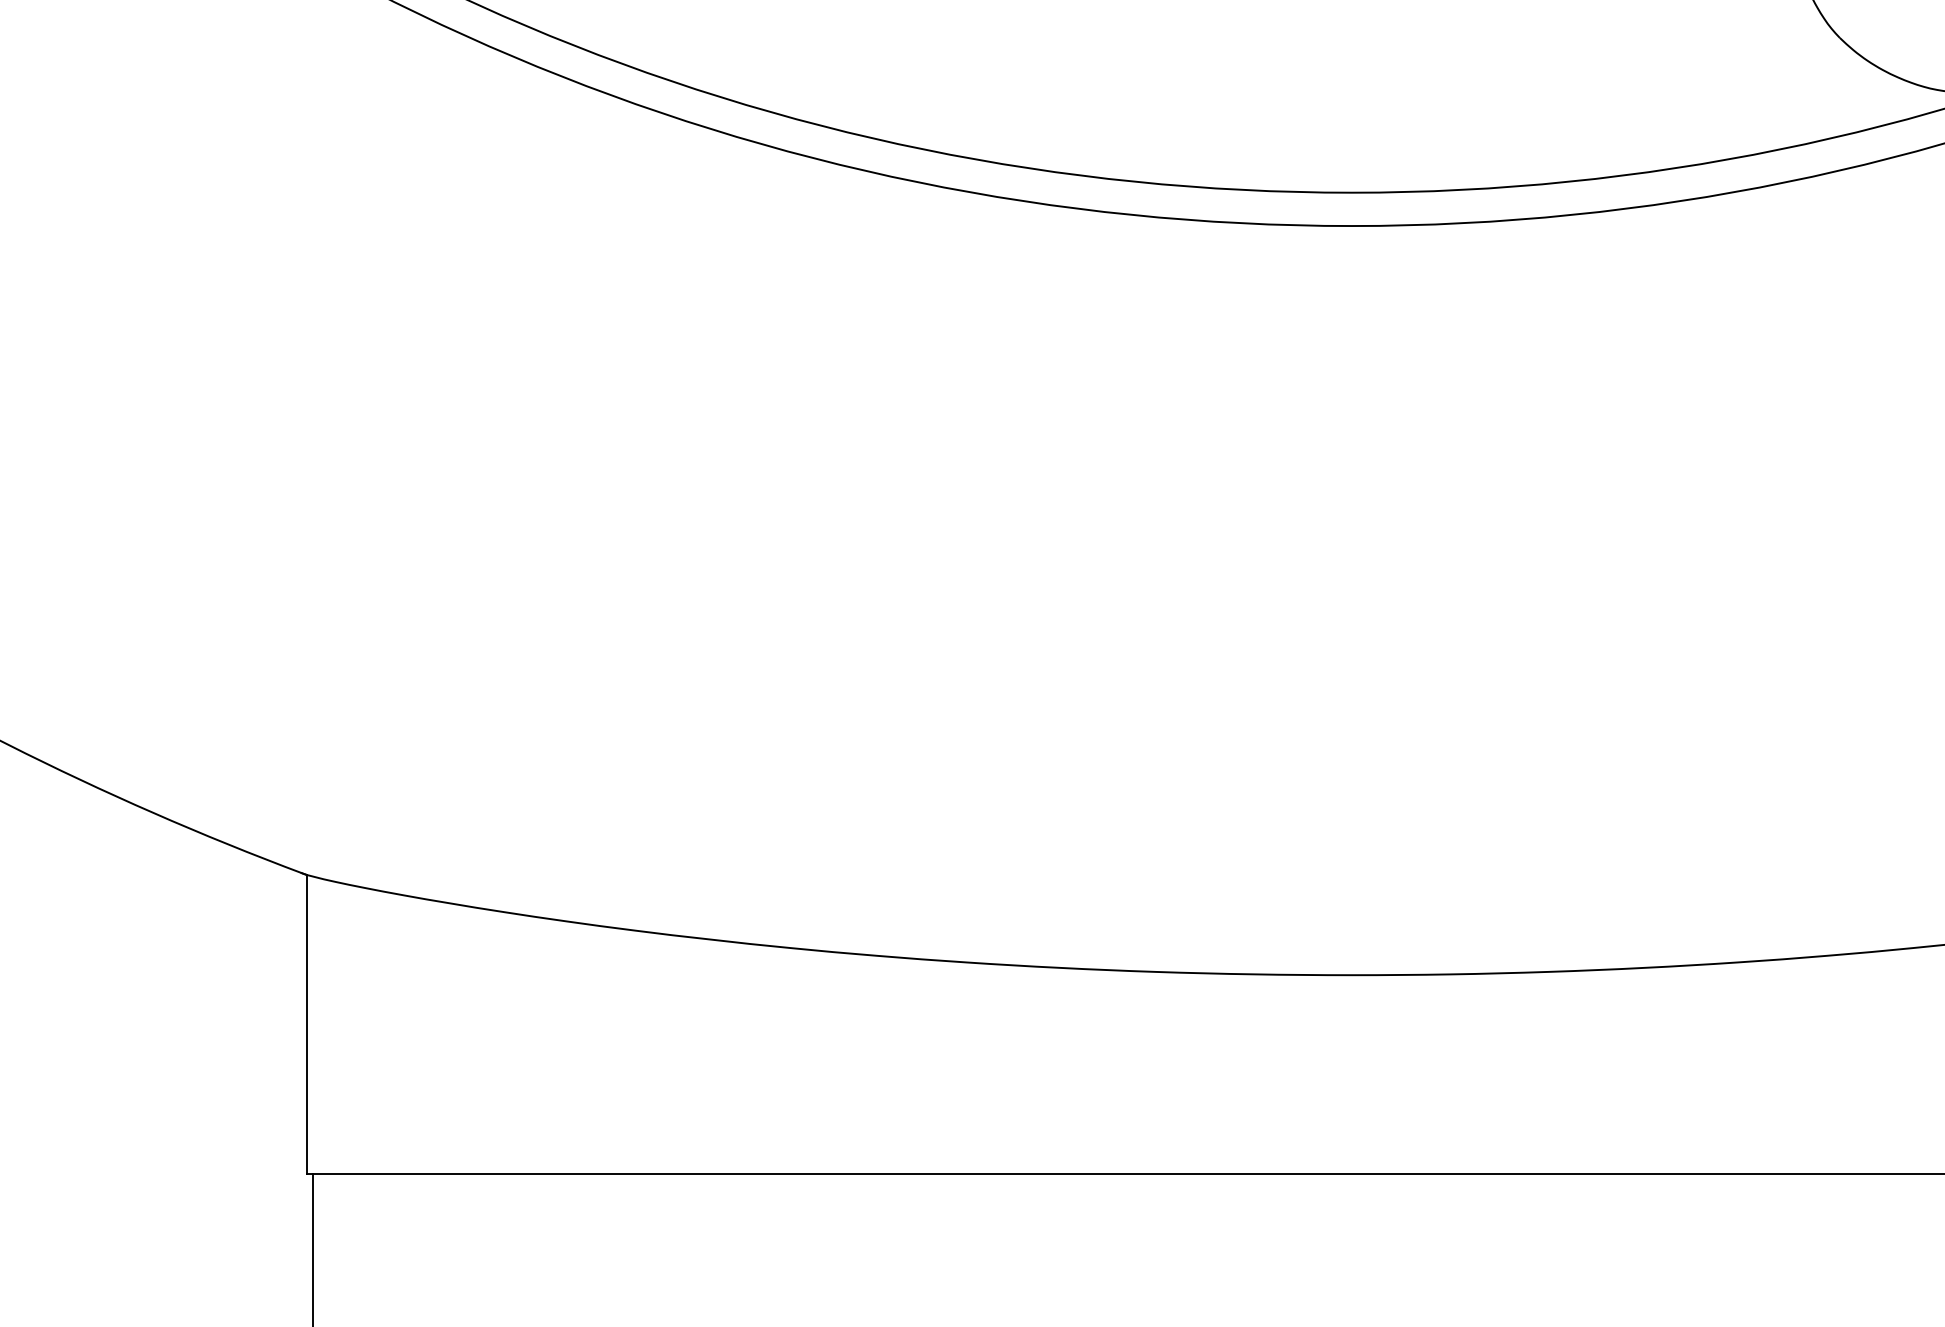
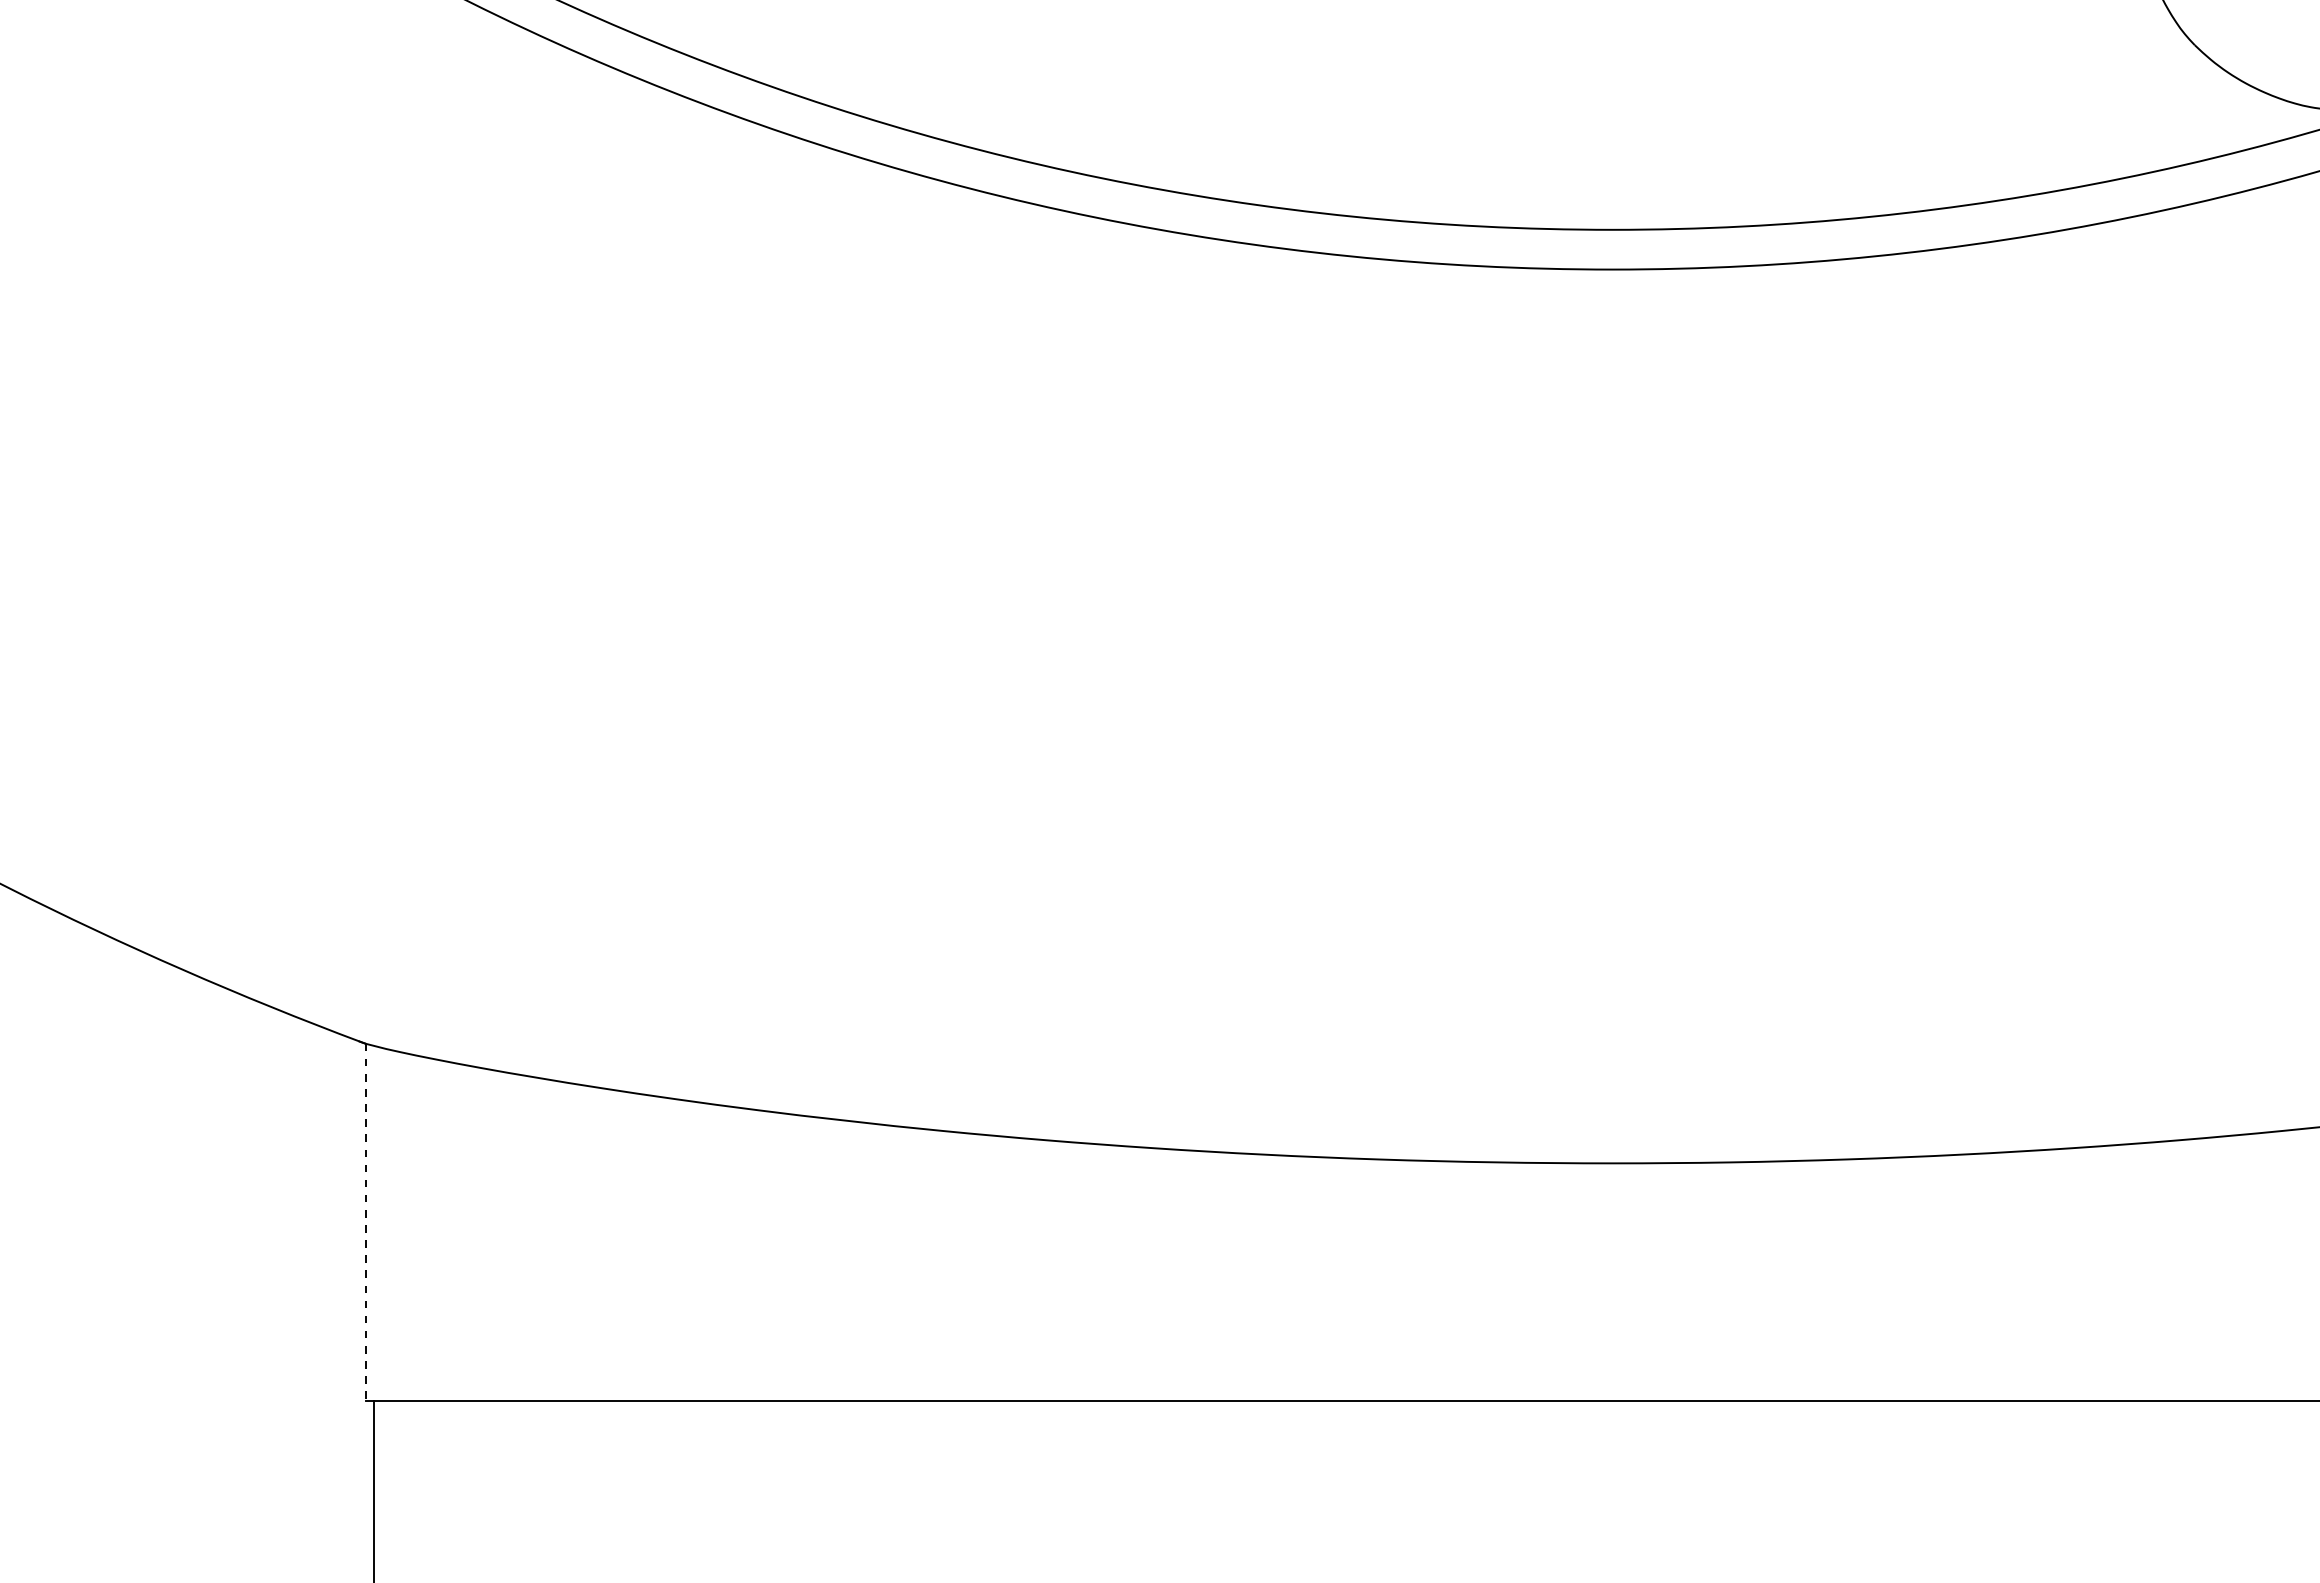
line: (307, 1024) -> (366, 1222), solid -> dashed

